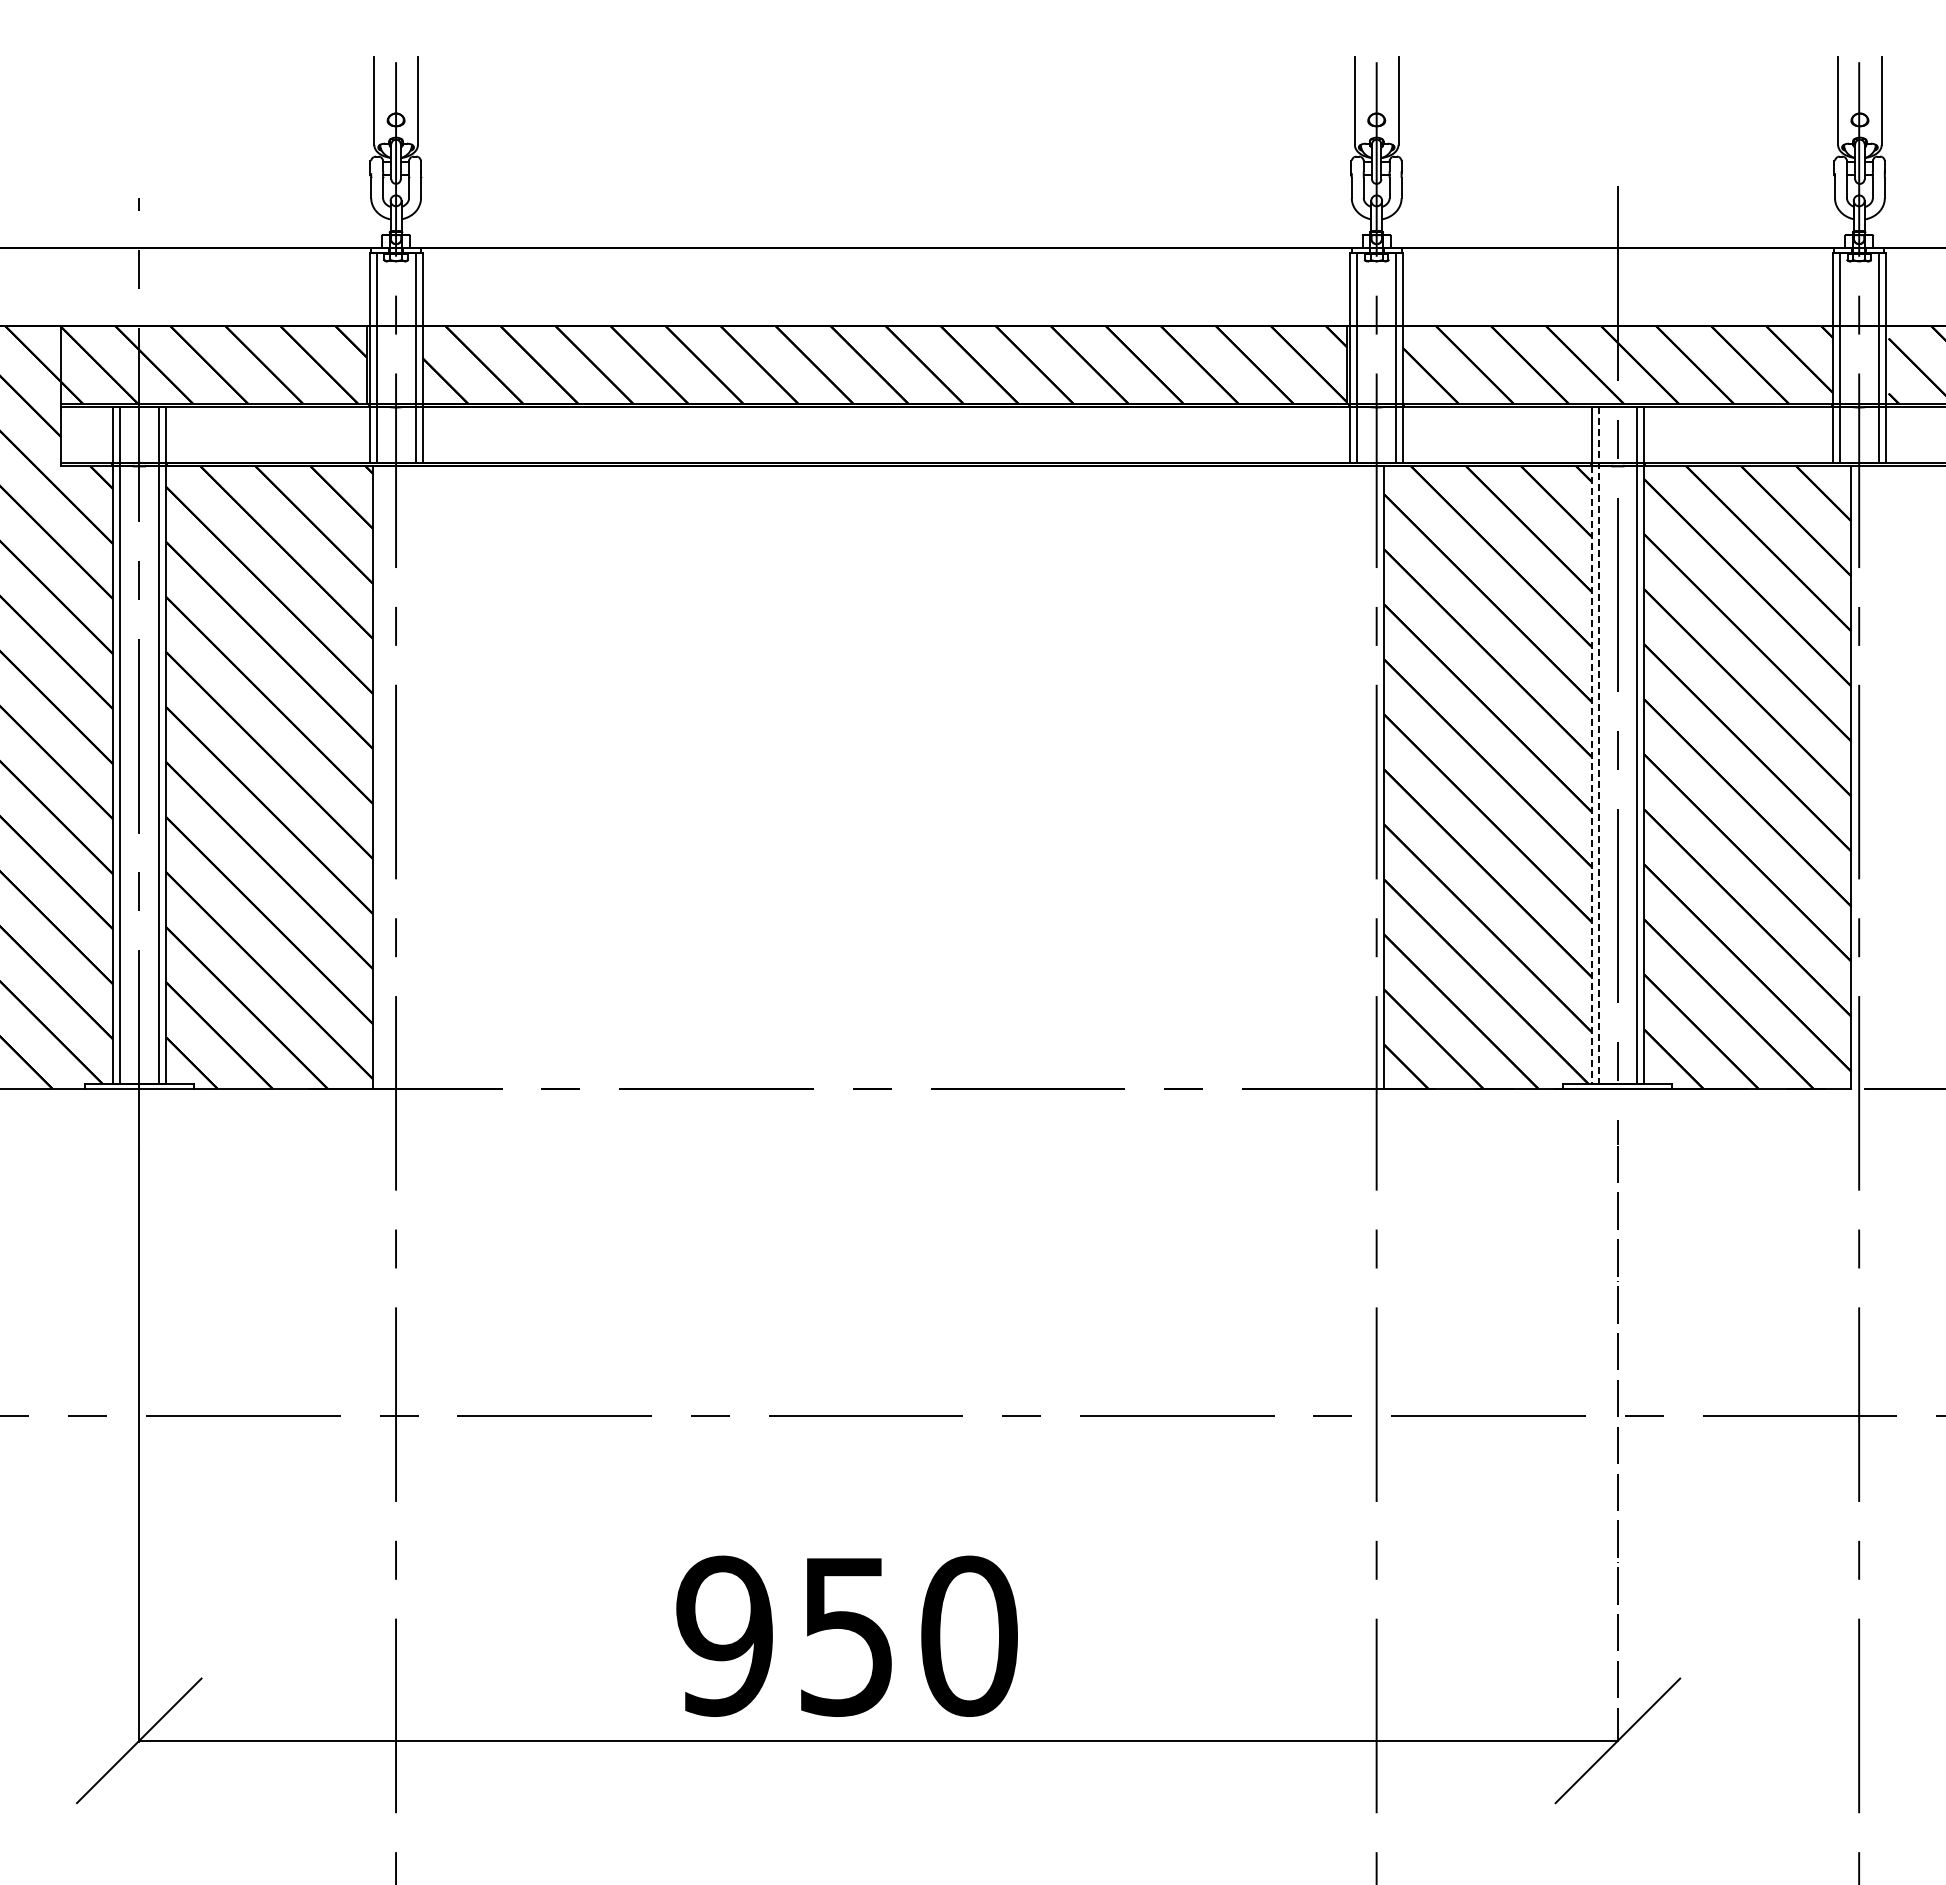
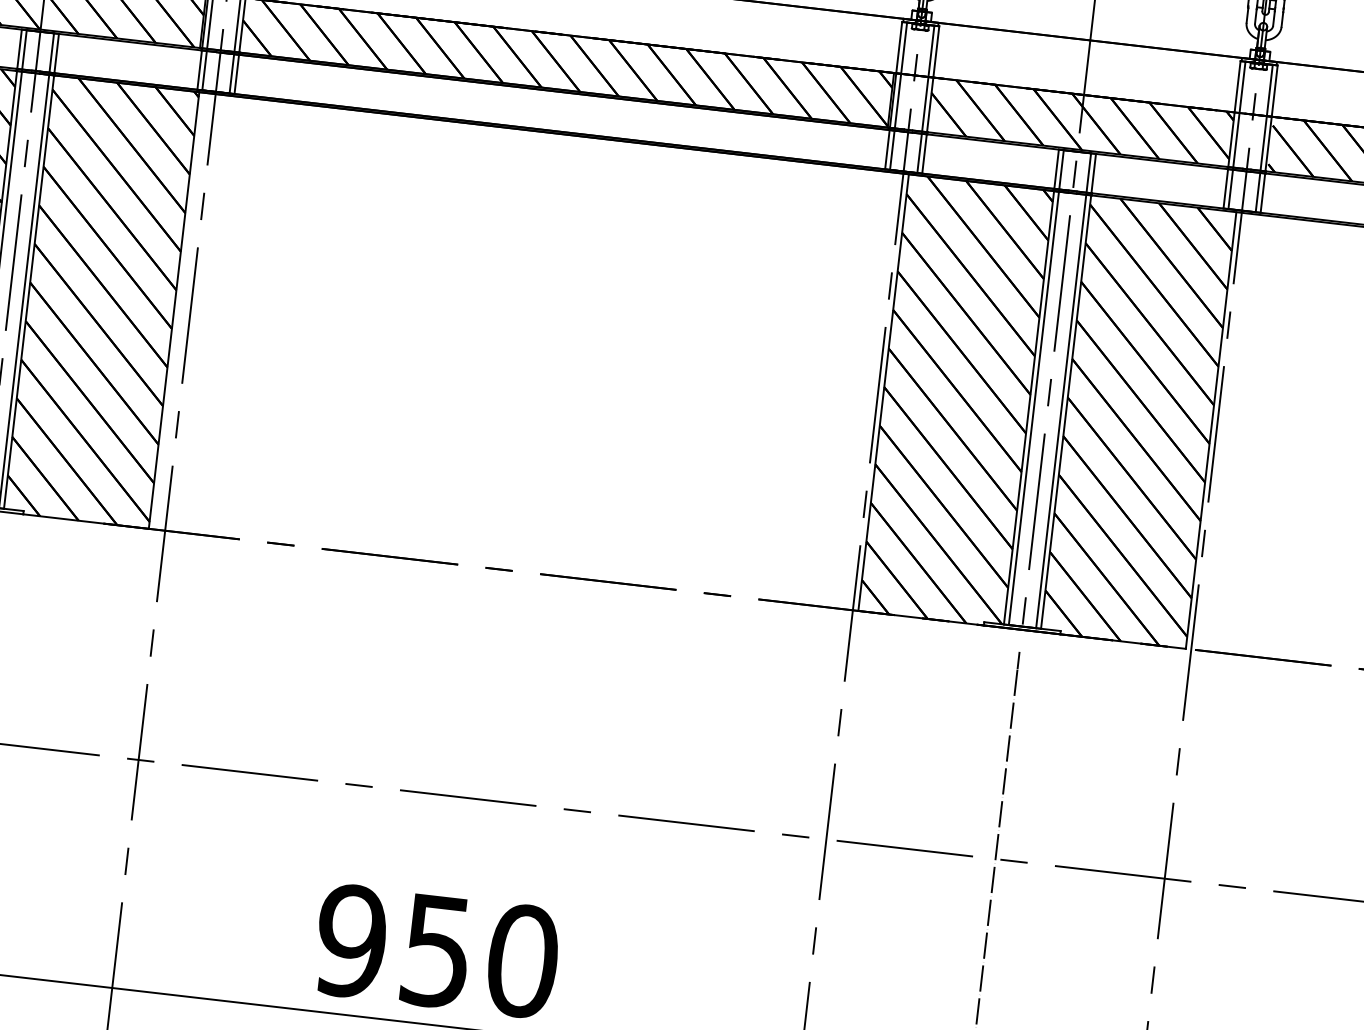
line: (1598, 745) -> (1036, 387), dashed -> solid
line: (1591, 775) -> (1028, 407), dashed -> solid

